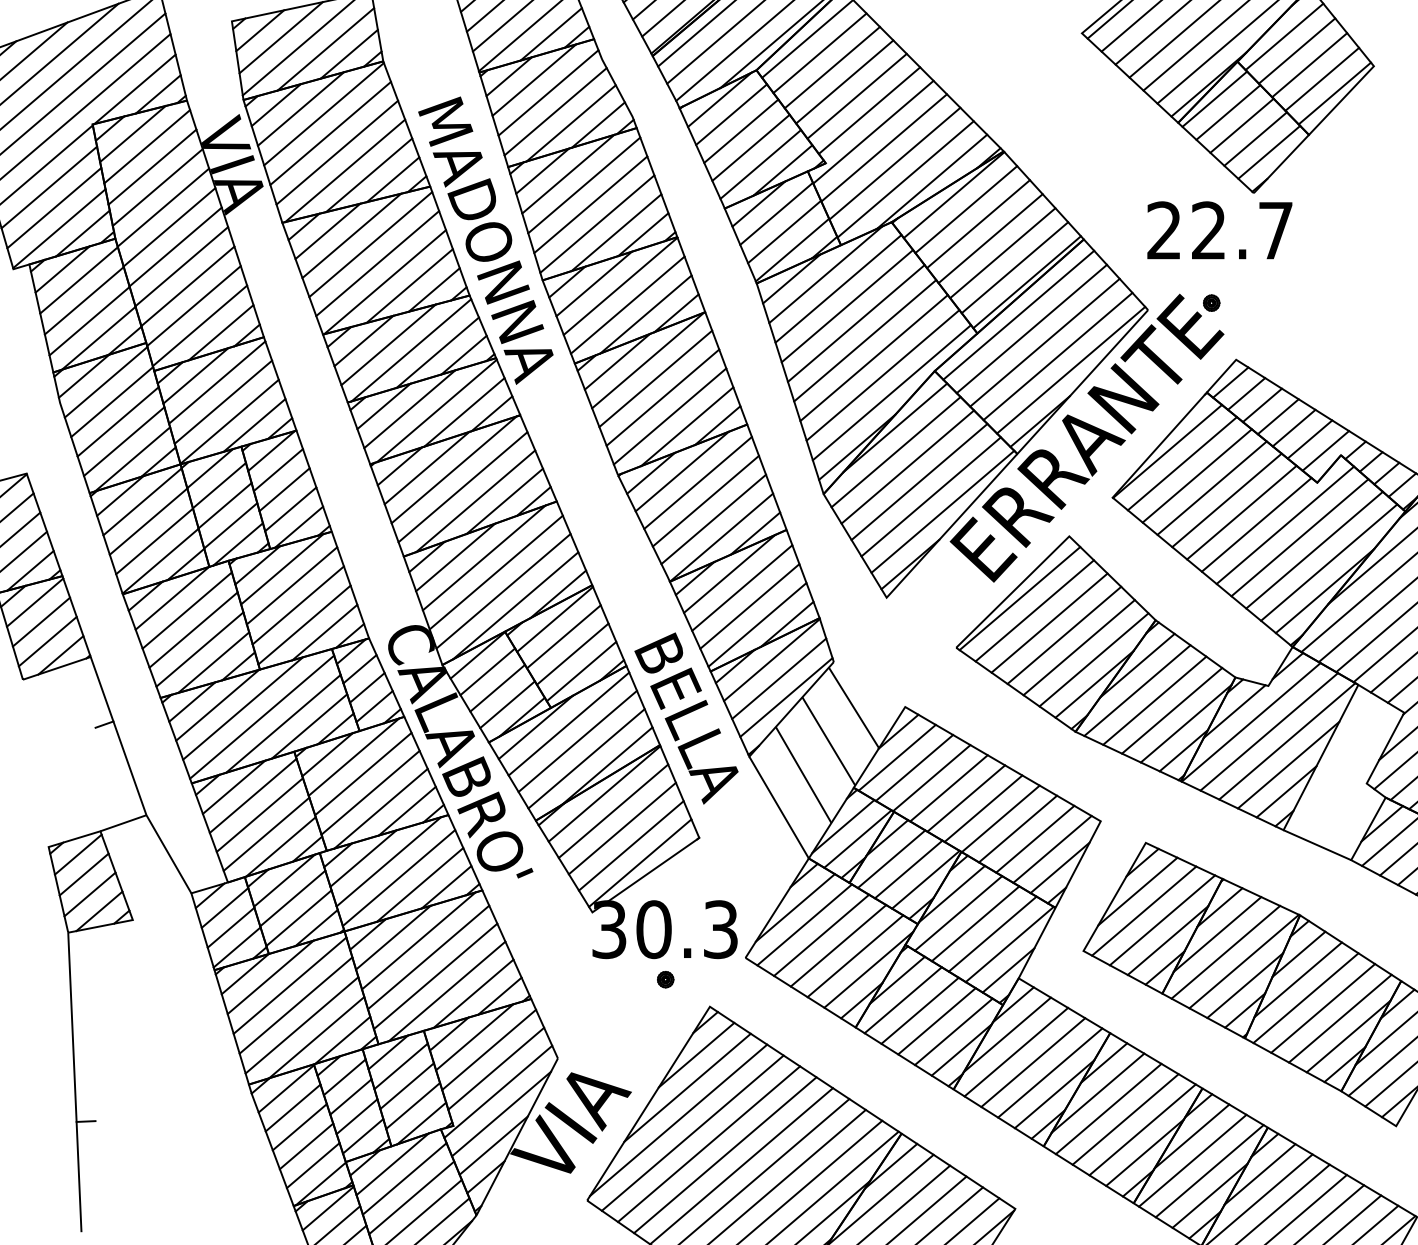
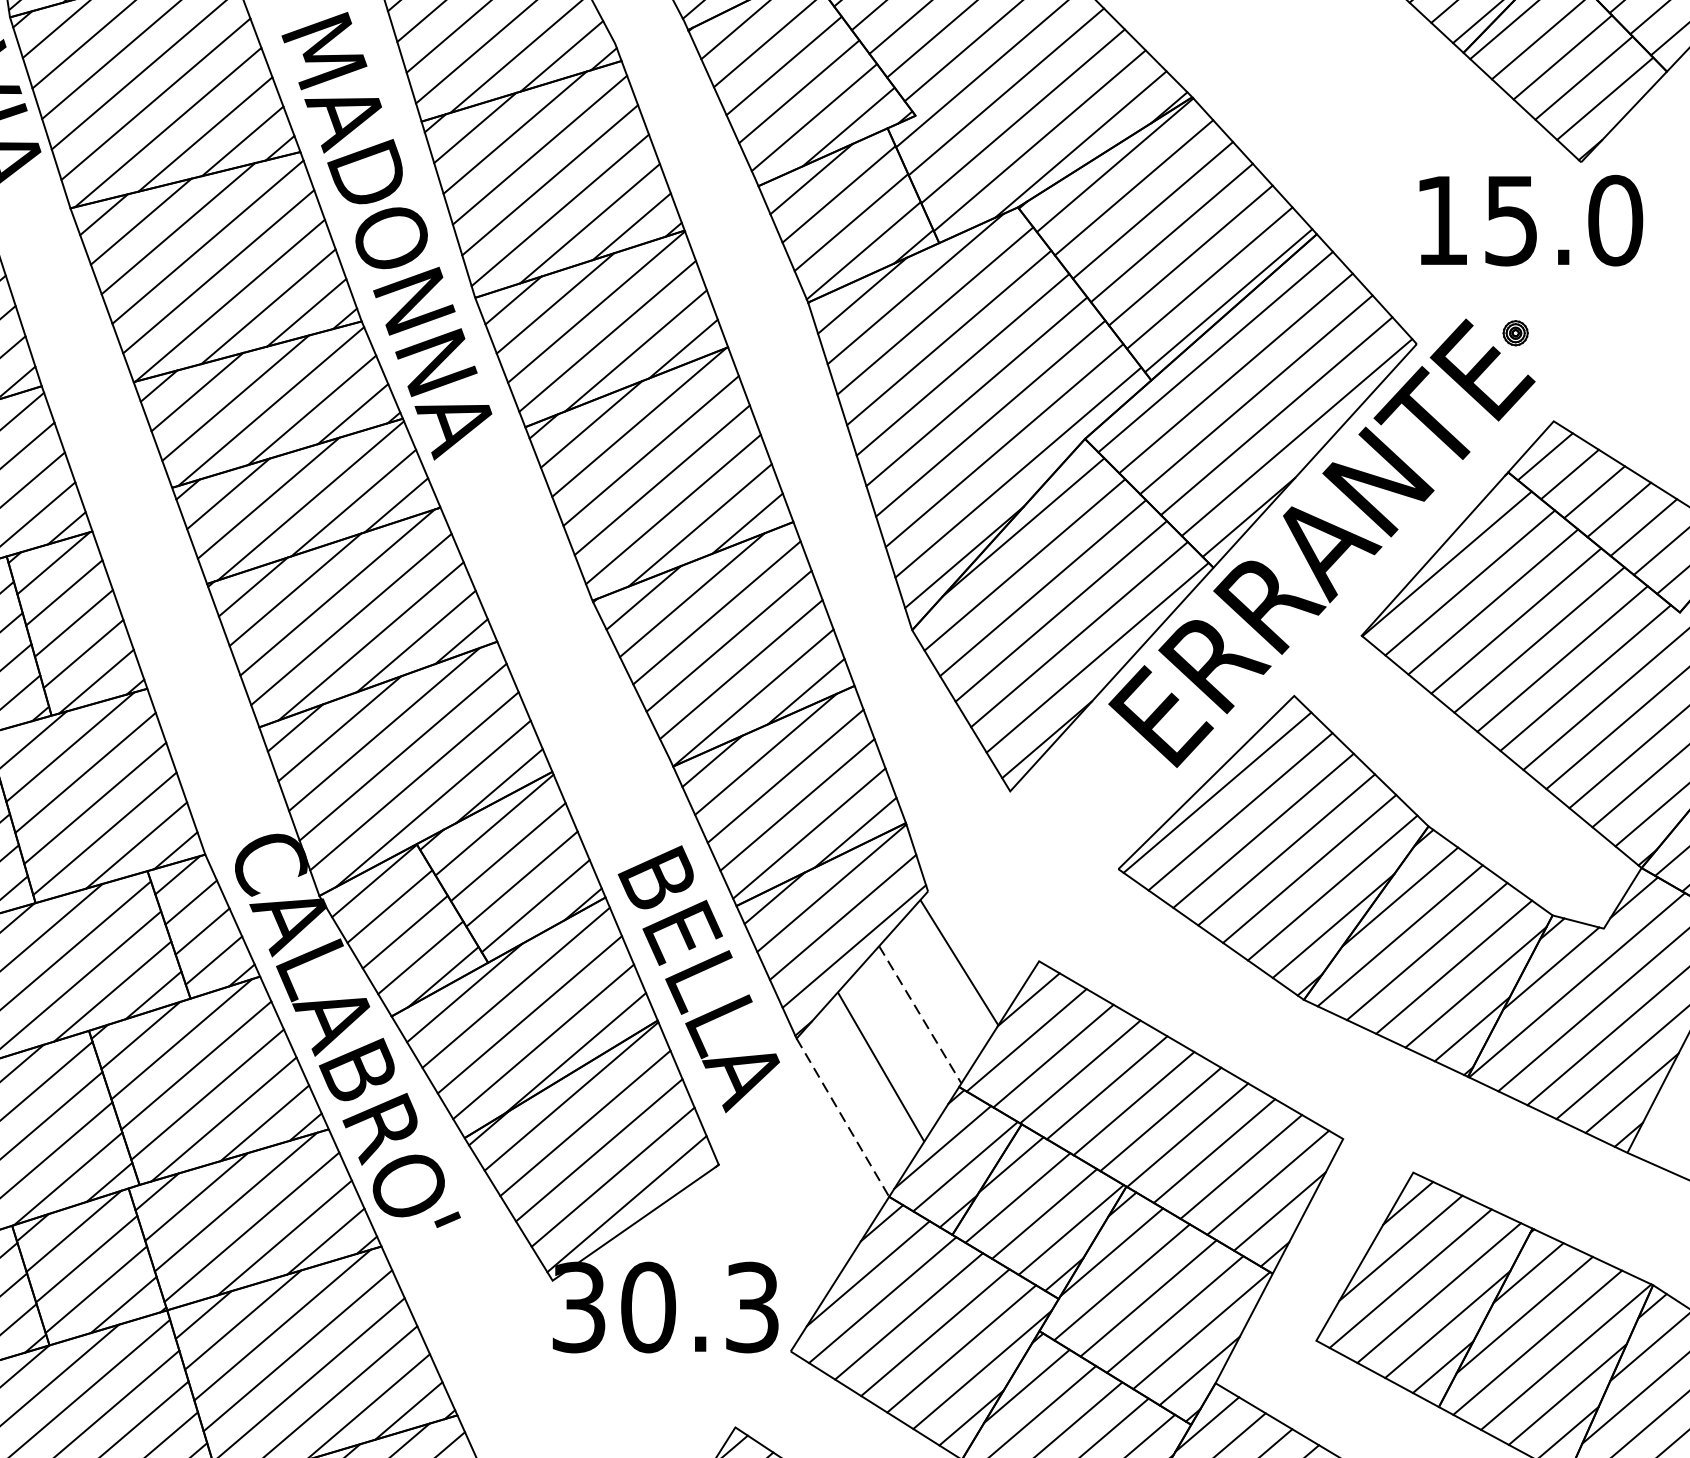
text: (1220, 230) -> (1529, 220), 22.7 -> 15.0
line: (829, 741) -> (921, 1014), solid -> dashed
line: (779, 807) -> (843, 1117), solid -> dashed
part: (665, 979) -> (666, 1385), removed

